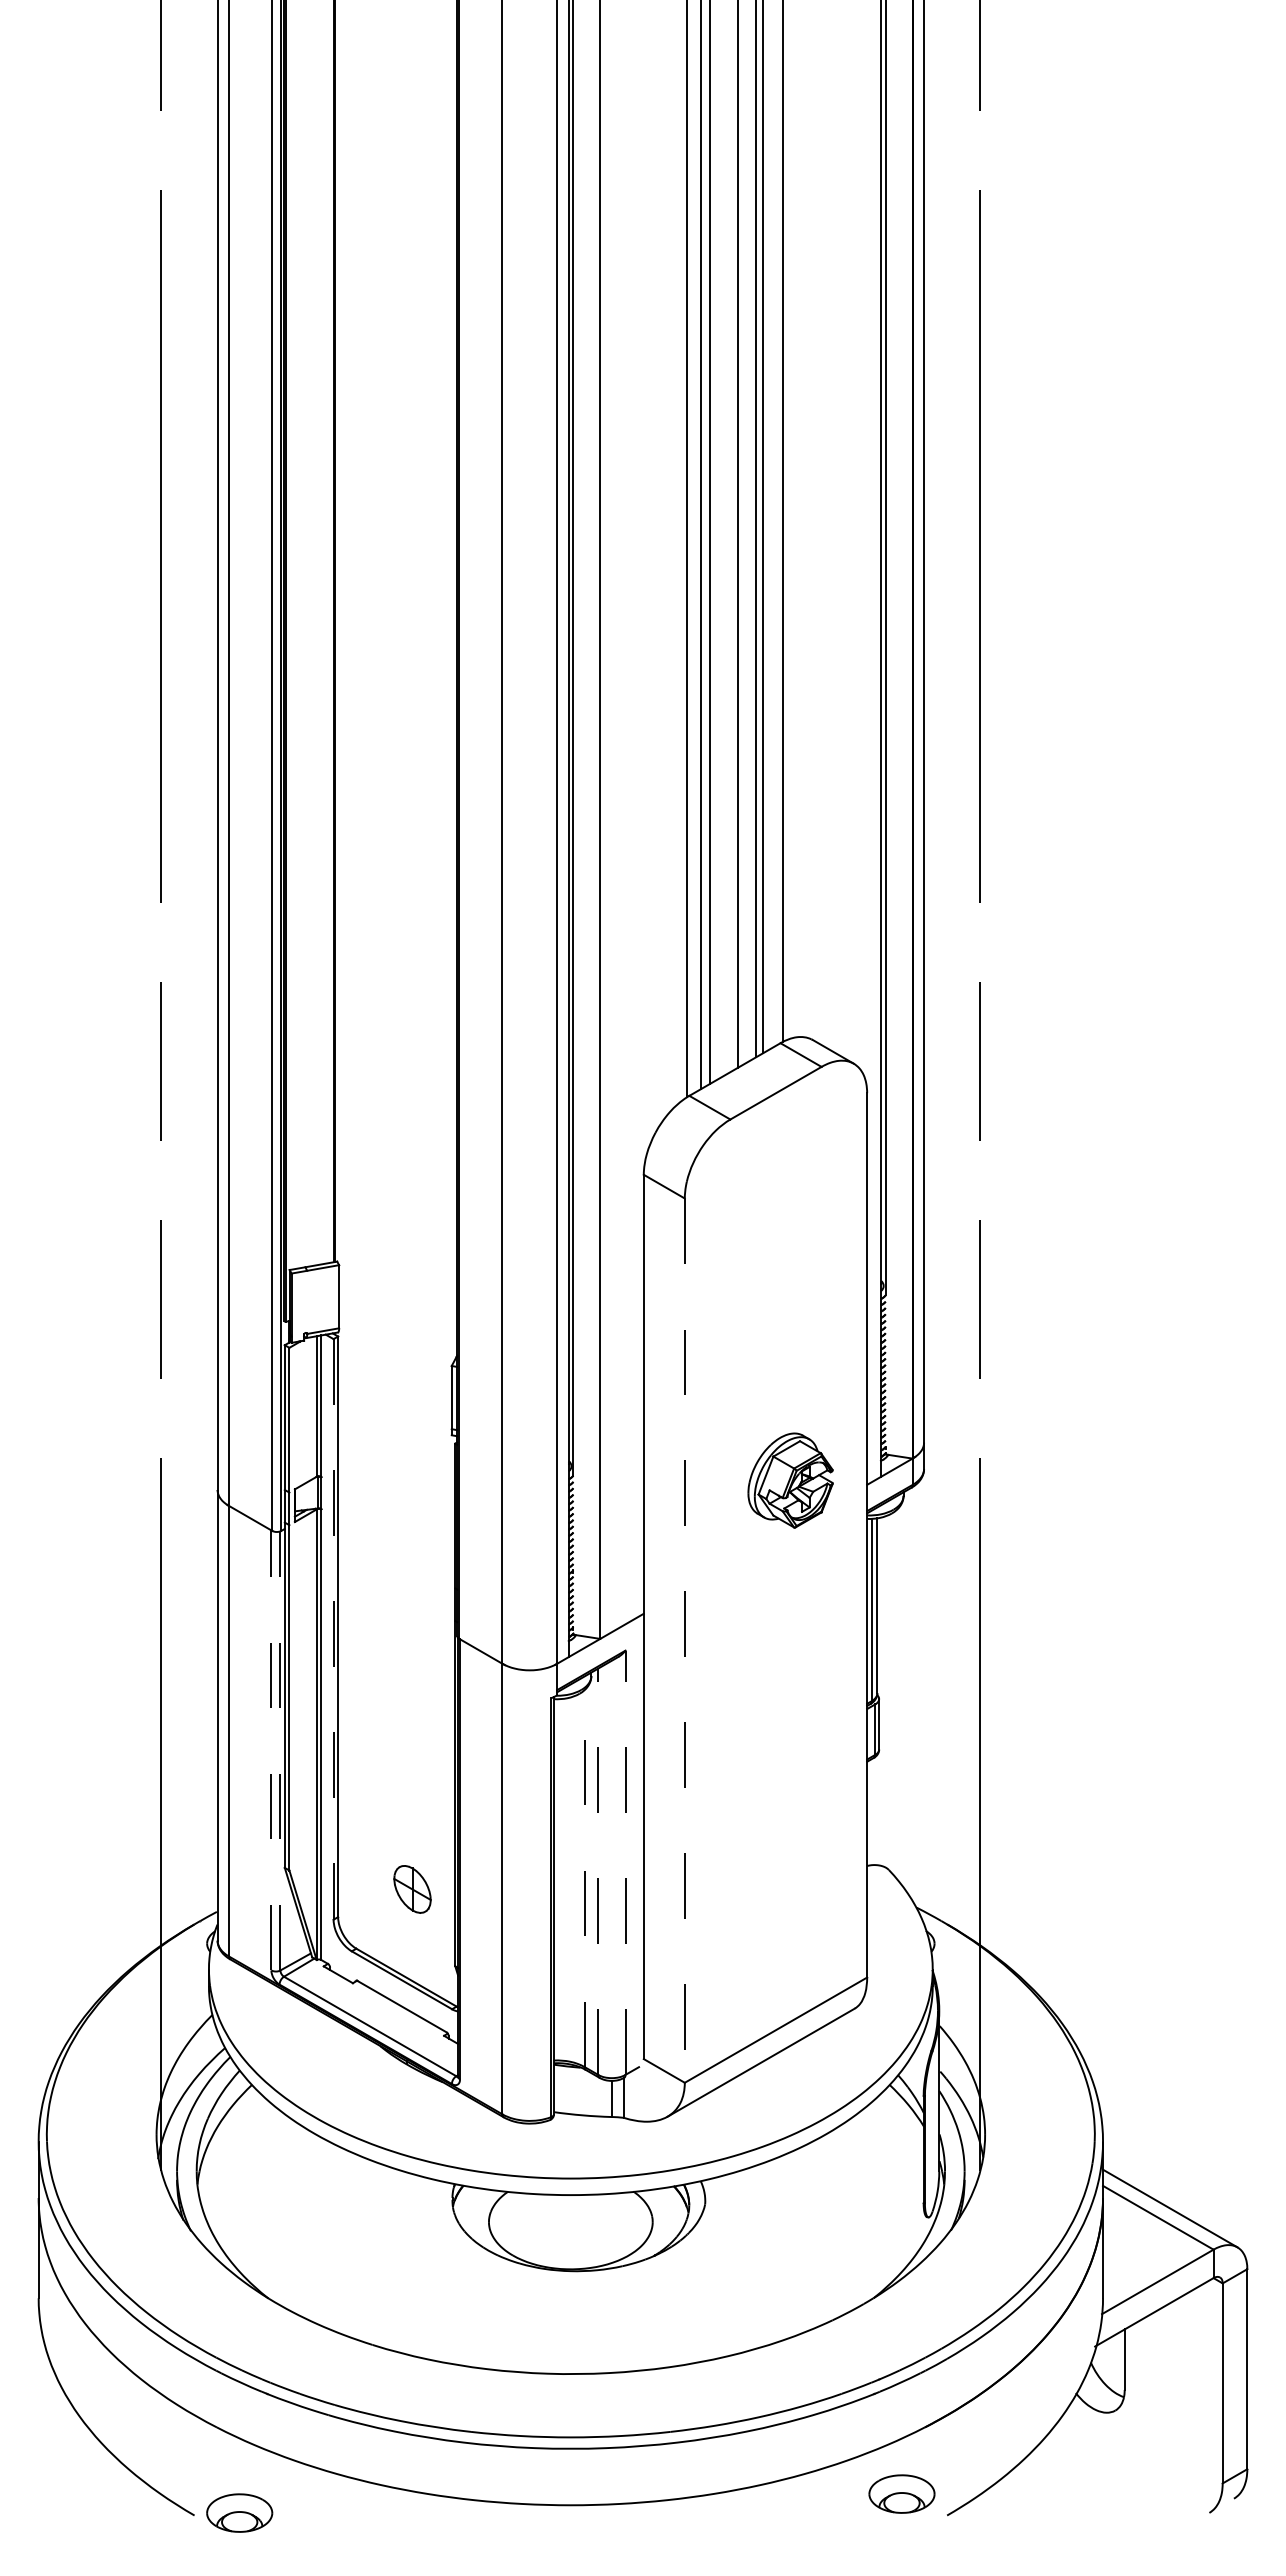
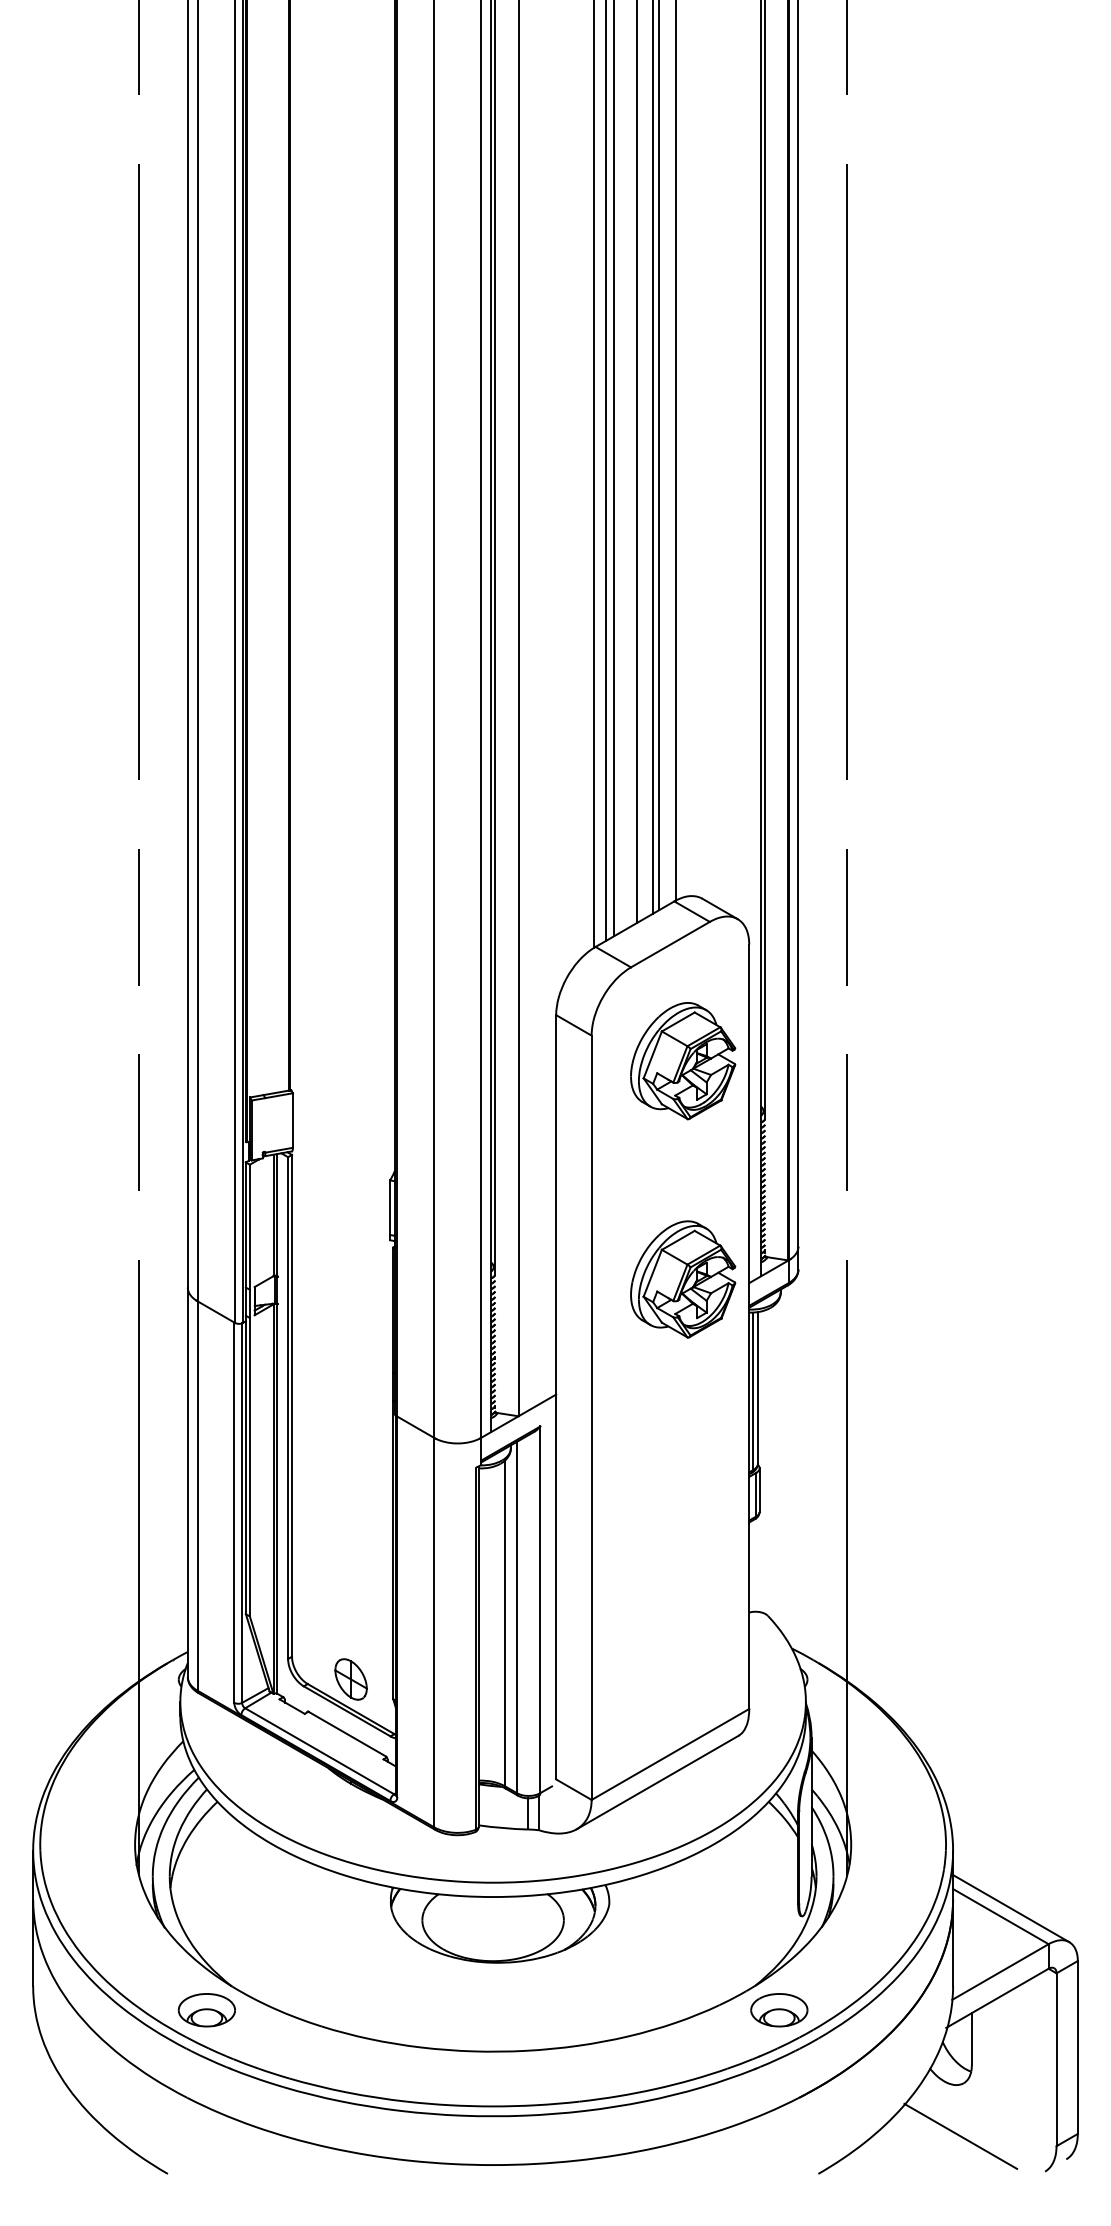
part: (790, 1227) -> (682, 1060), added
part: (790, 1480) -> (682, 1279), size x1.43
line: (333, 1629) -> (287, 1408), dashed -> solid
line: (684, 1641) -> (591, 1418), dashed -> solid
line: (271, 1749) -> (234, 1511), dashed -> solid
line: (280, 1750) -> (242, 1512), dashed -> solid
line: (625, 1862) -> (540, 1609), dashed -> solid
line: (598, 1871) -> (517, 1617), dashed -> solid
line: (584, 1878) -> (504, 1623), dashed -> solid
part: (412, 1889) -> (351, 1679), moved
line: (1111, 2471) -> (960, 2135), added
part: (901, 2493) -> (778, 2009), moved
part: (239, 2512) -> (206, 2009), moved

